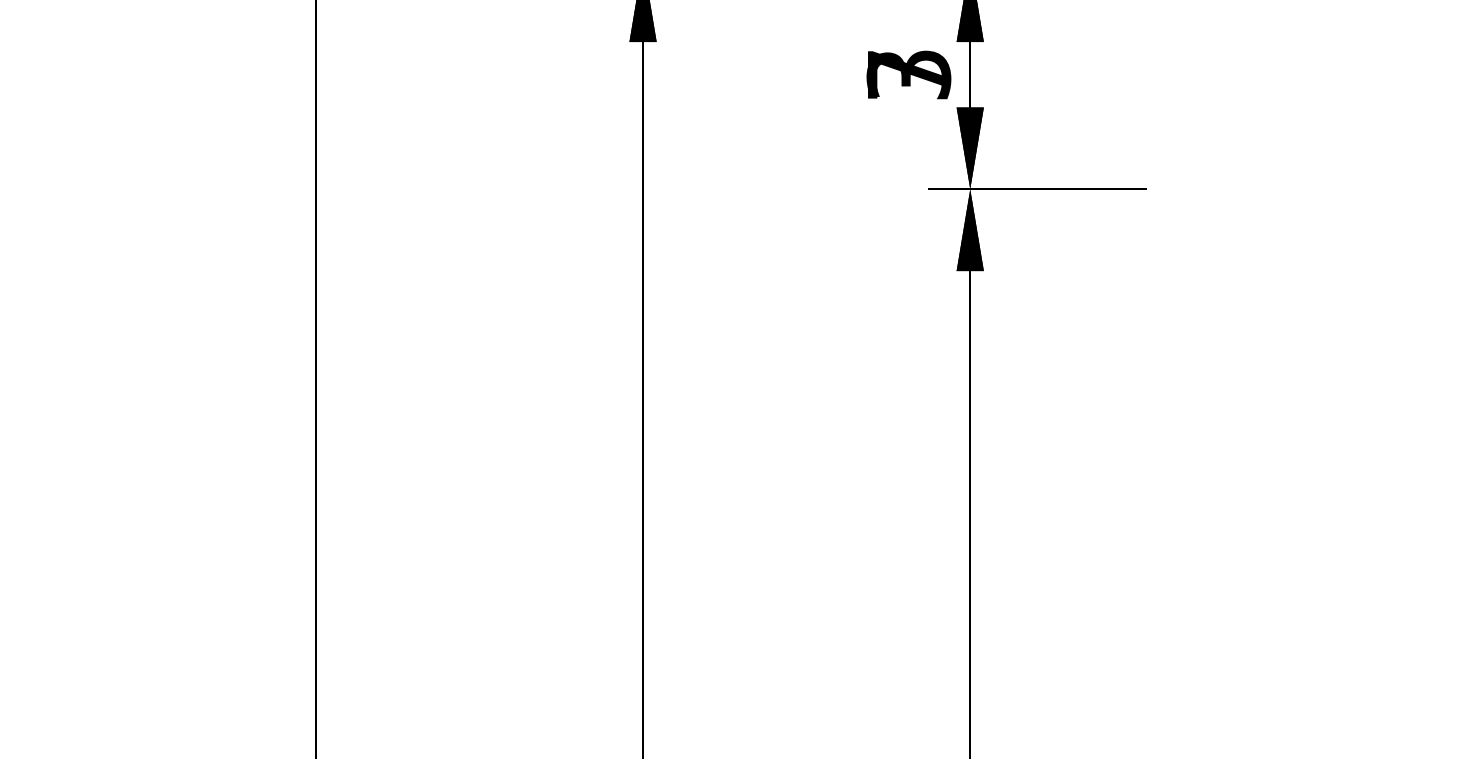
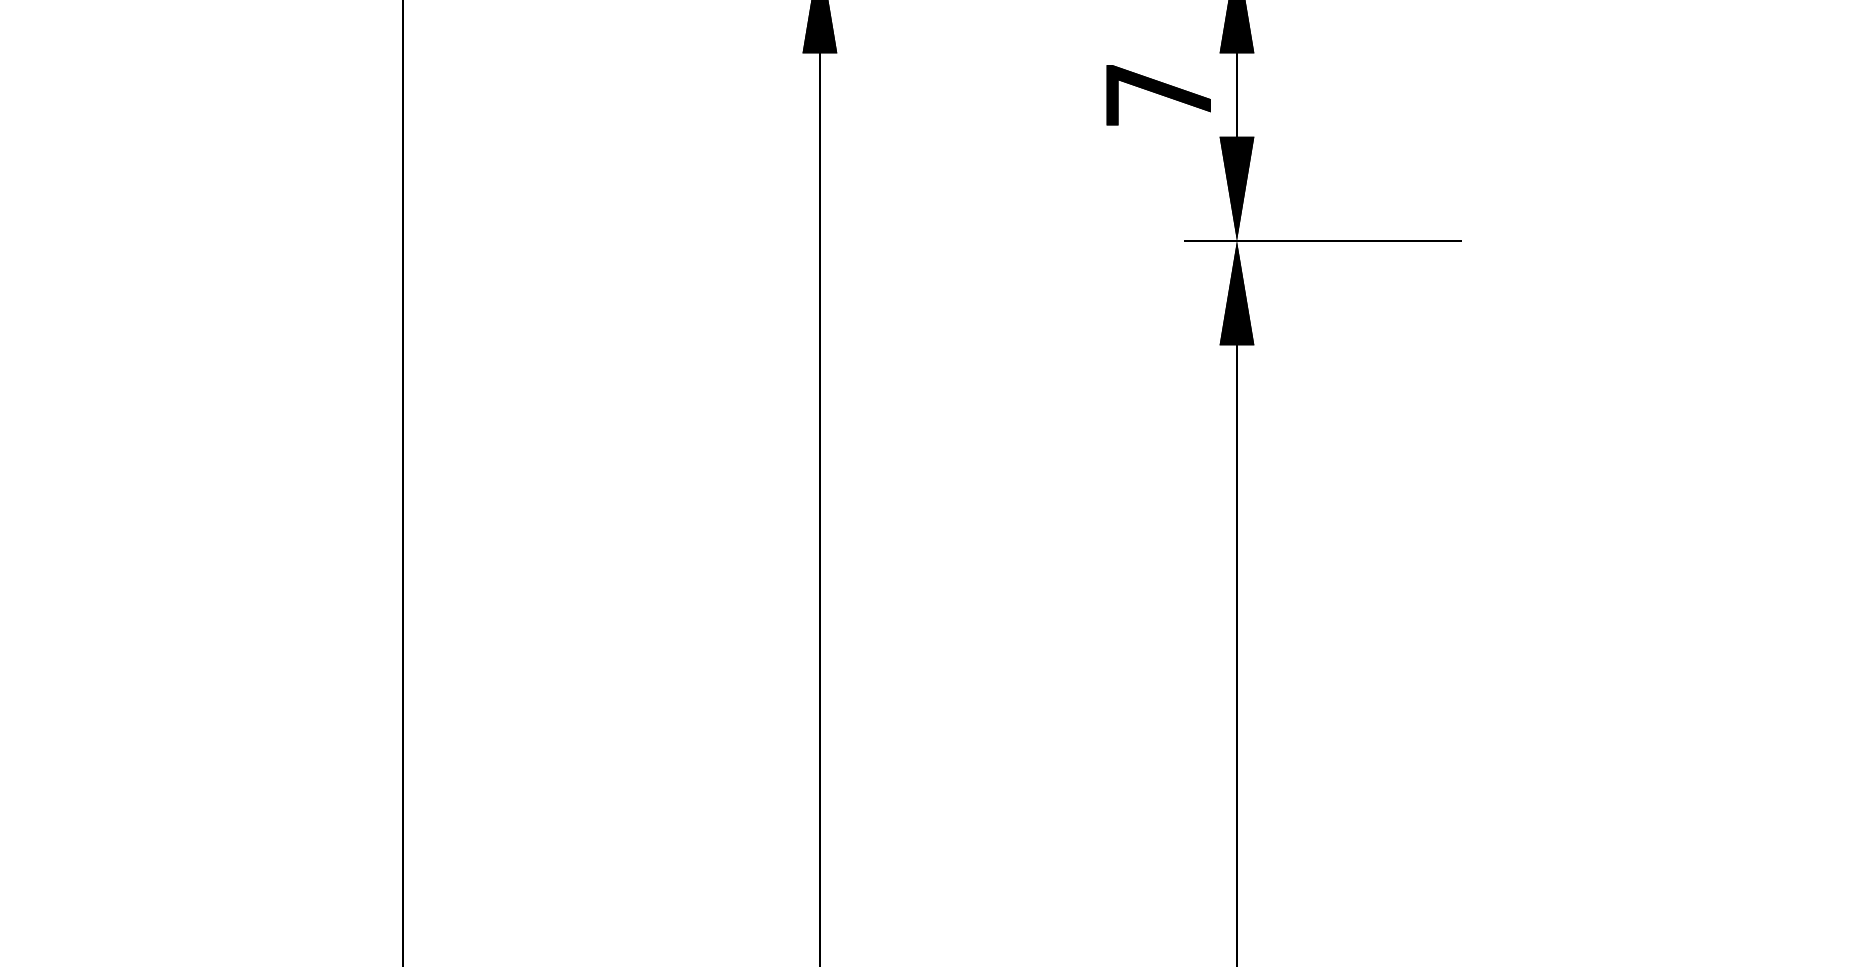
text: (908, 74) -> (1158, 94), 3 -> 7

